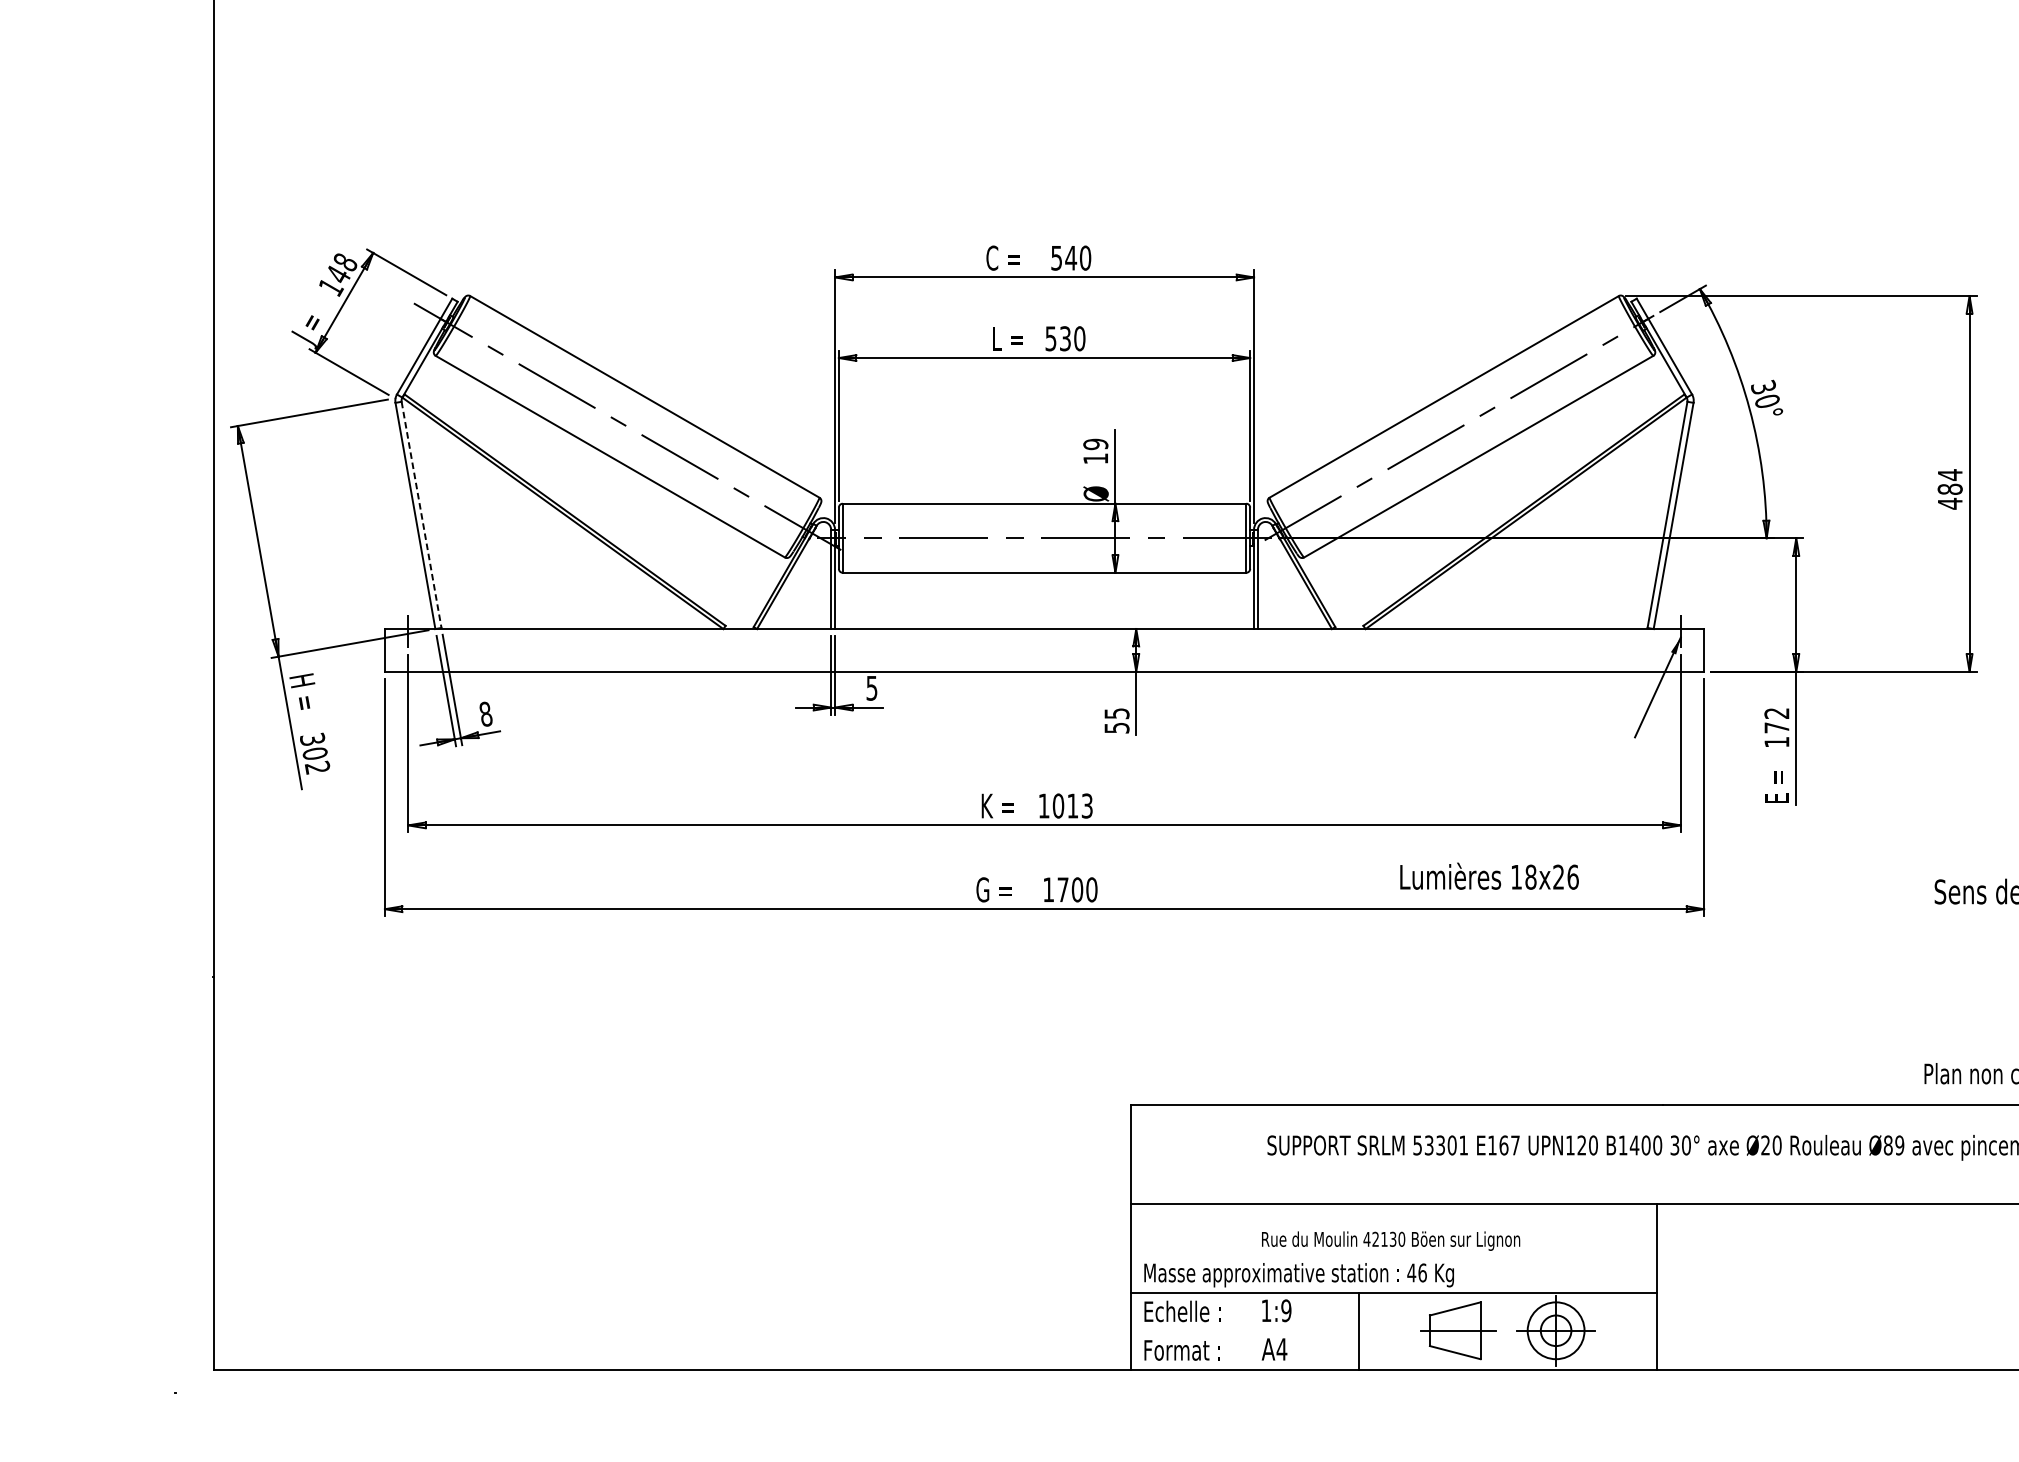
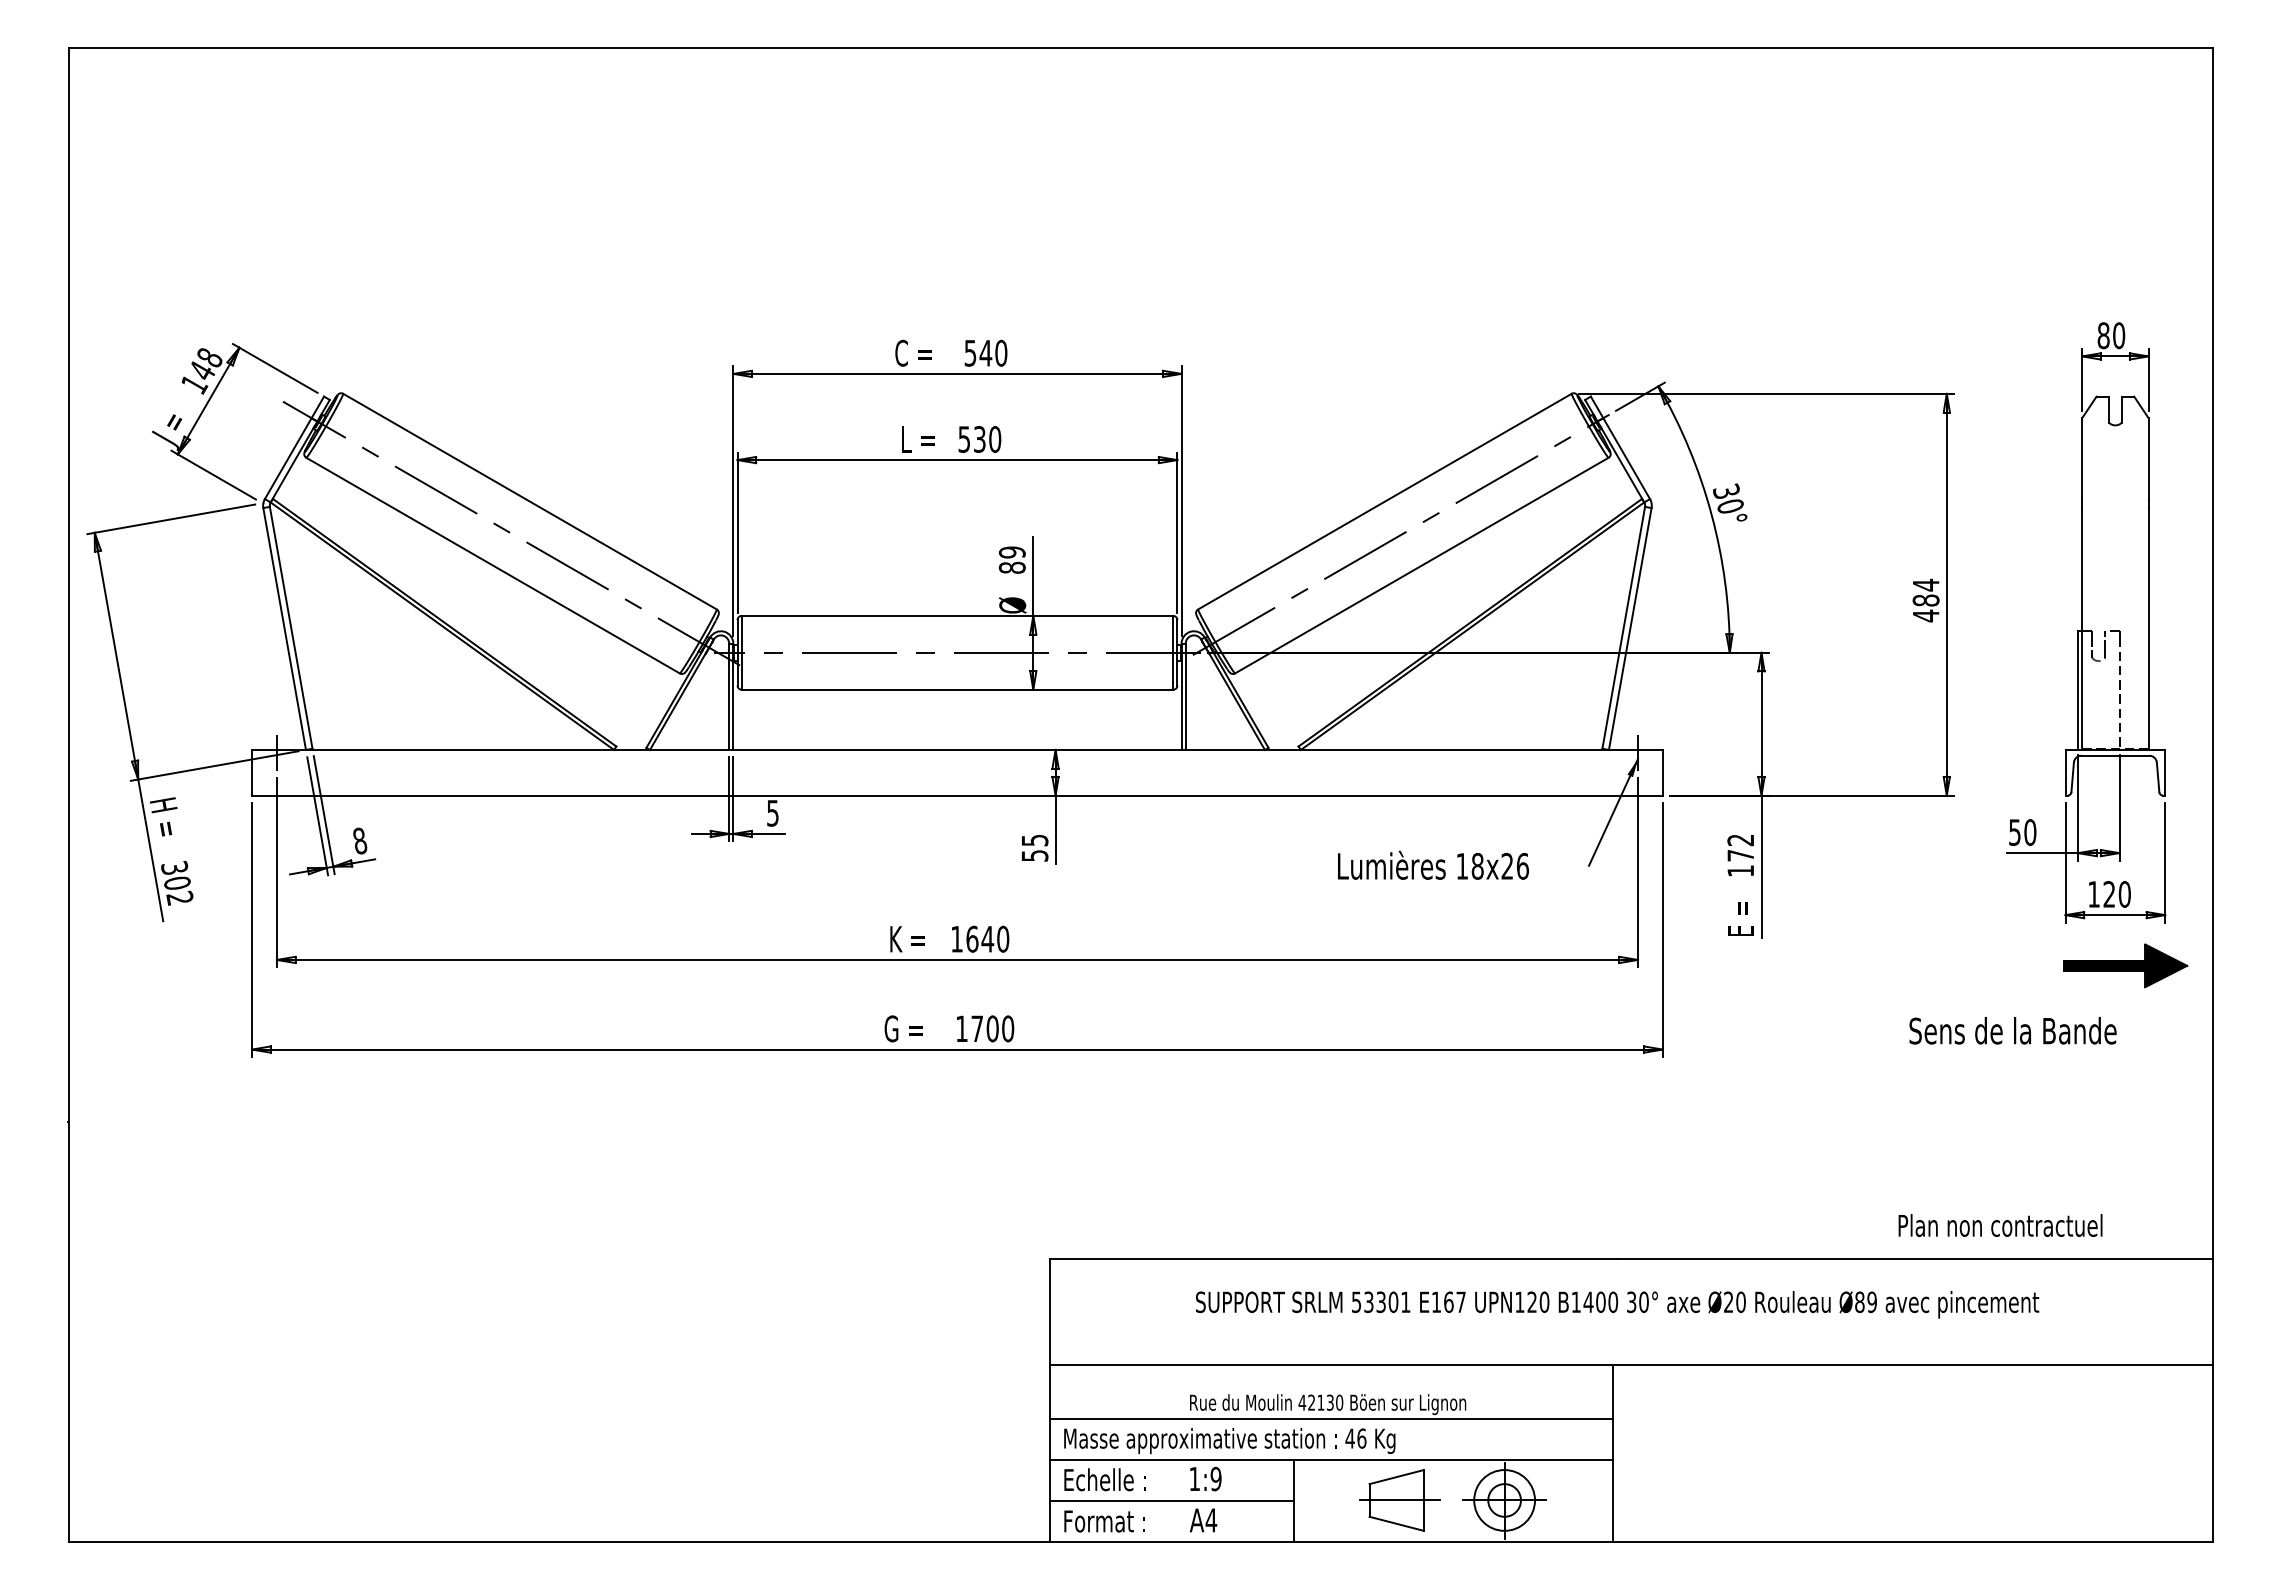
text: (1095, 458) -> (1011, 567), 19 -> 89
line: (421, 514) -> (291, 627), dashed -> solid
text: (1072, 805) -> (987, 938), 1013 -> 1640
text: (1489, 875) -> (1433, 864), moved
line: (1394, 1255) -> (1331, 1419), added
line: (1244, 1331) -> (1171, 1501), added

